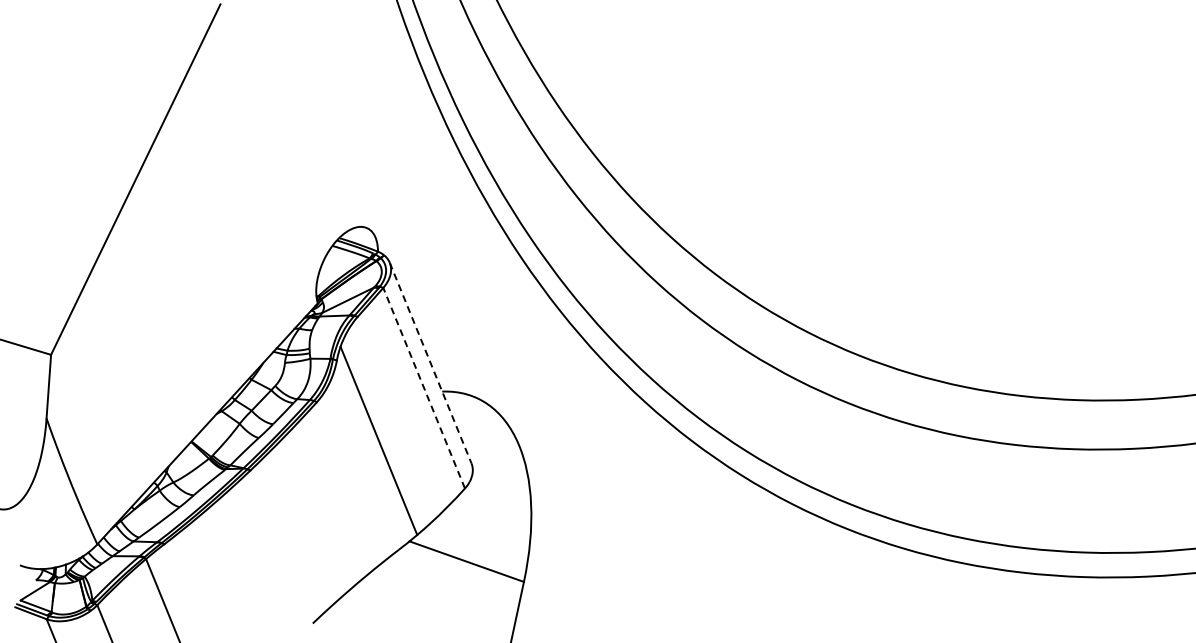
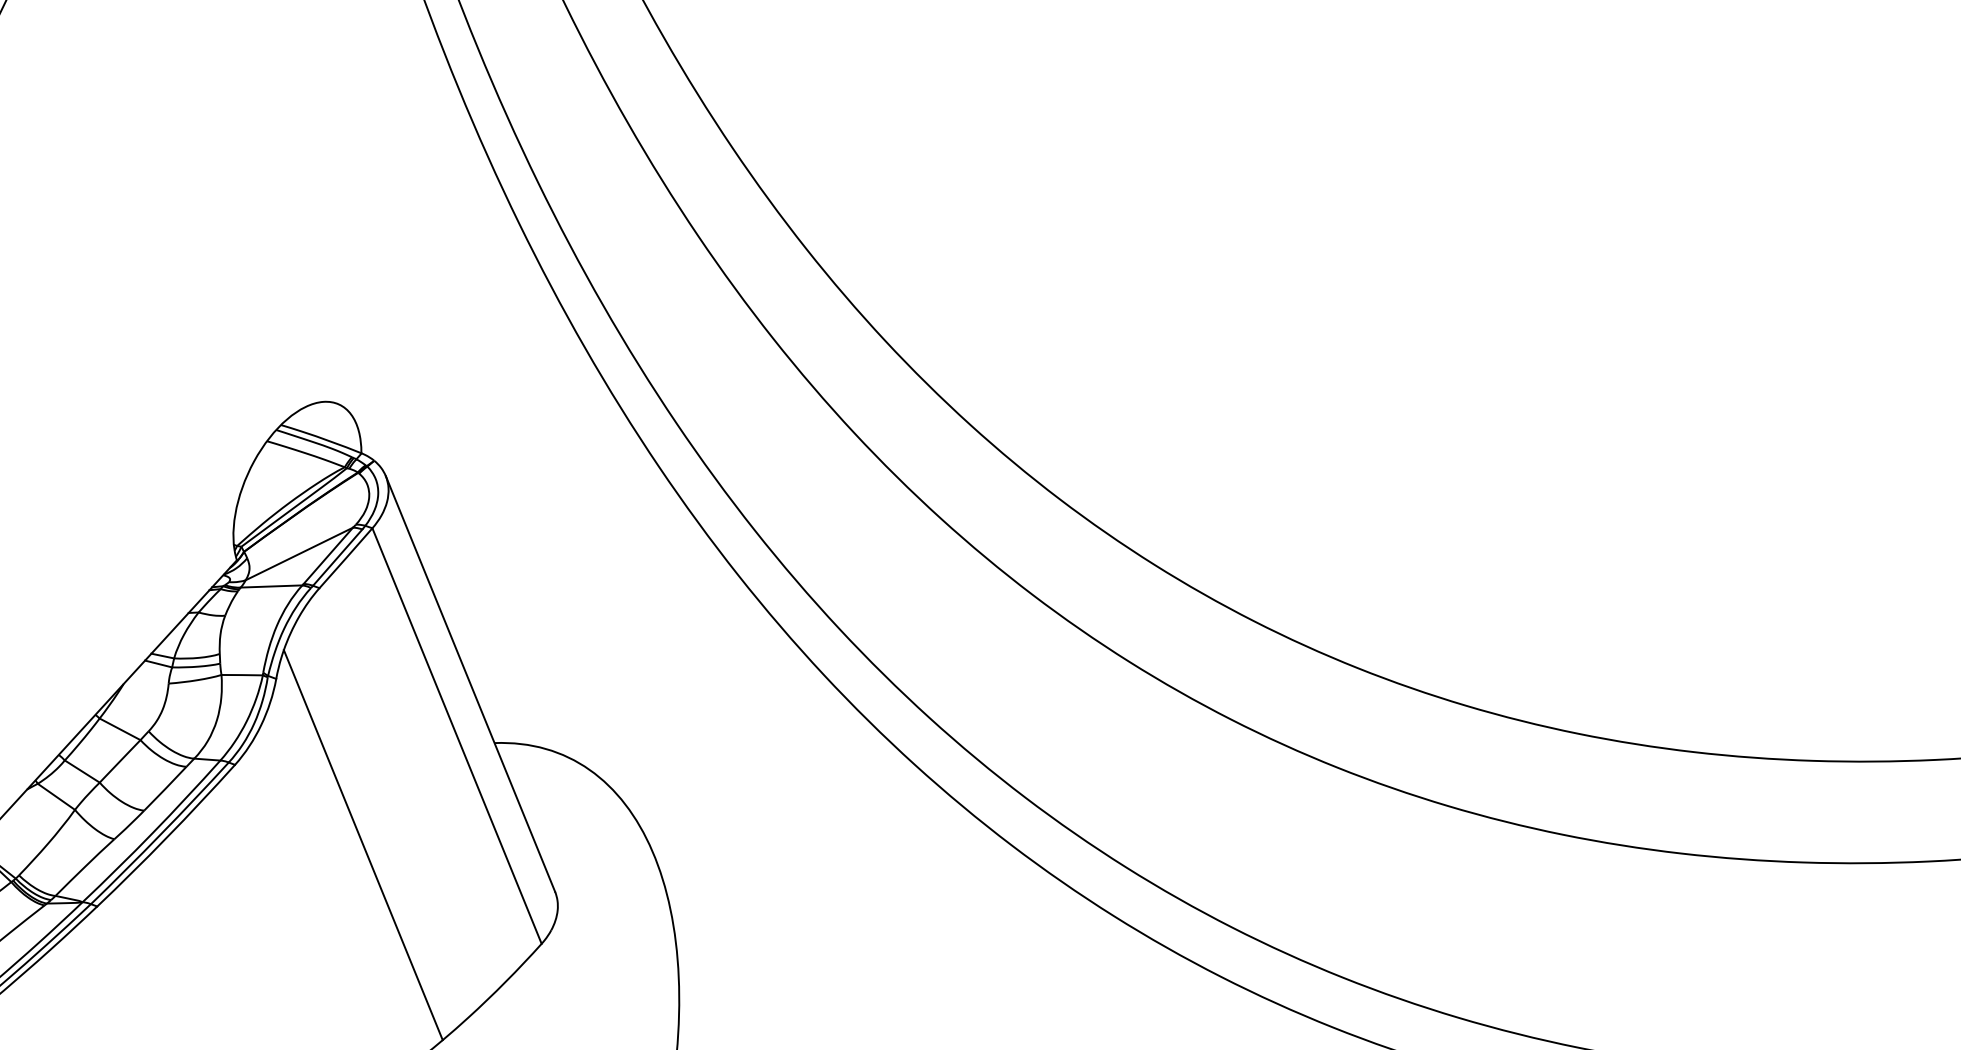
line: (430, 363) -> (470, 684), dashed -> solid
line: (423, 387) -> (455, 734), dashed -> solid

